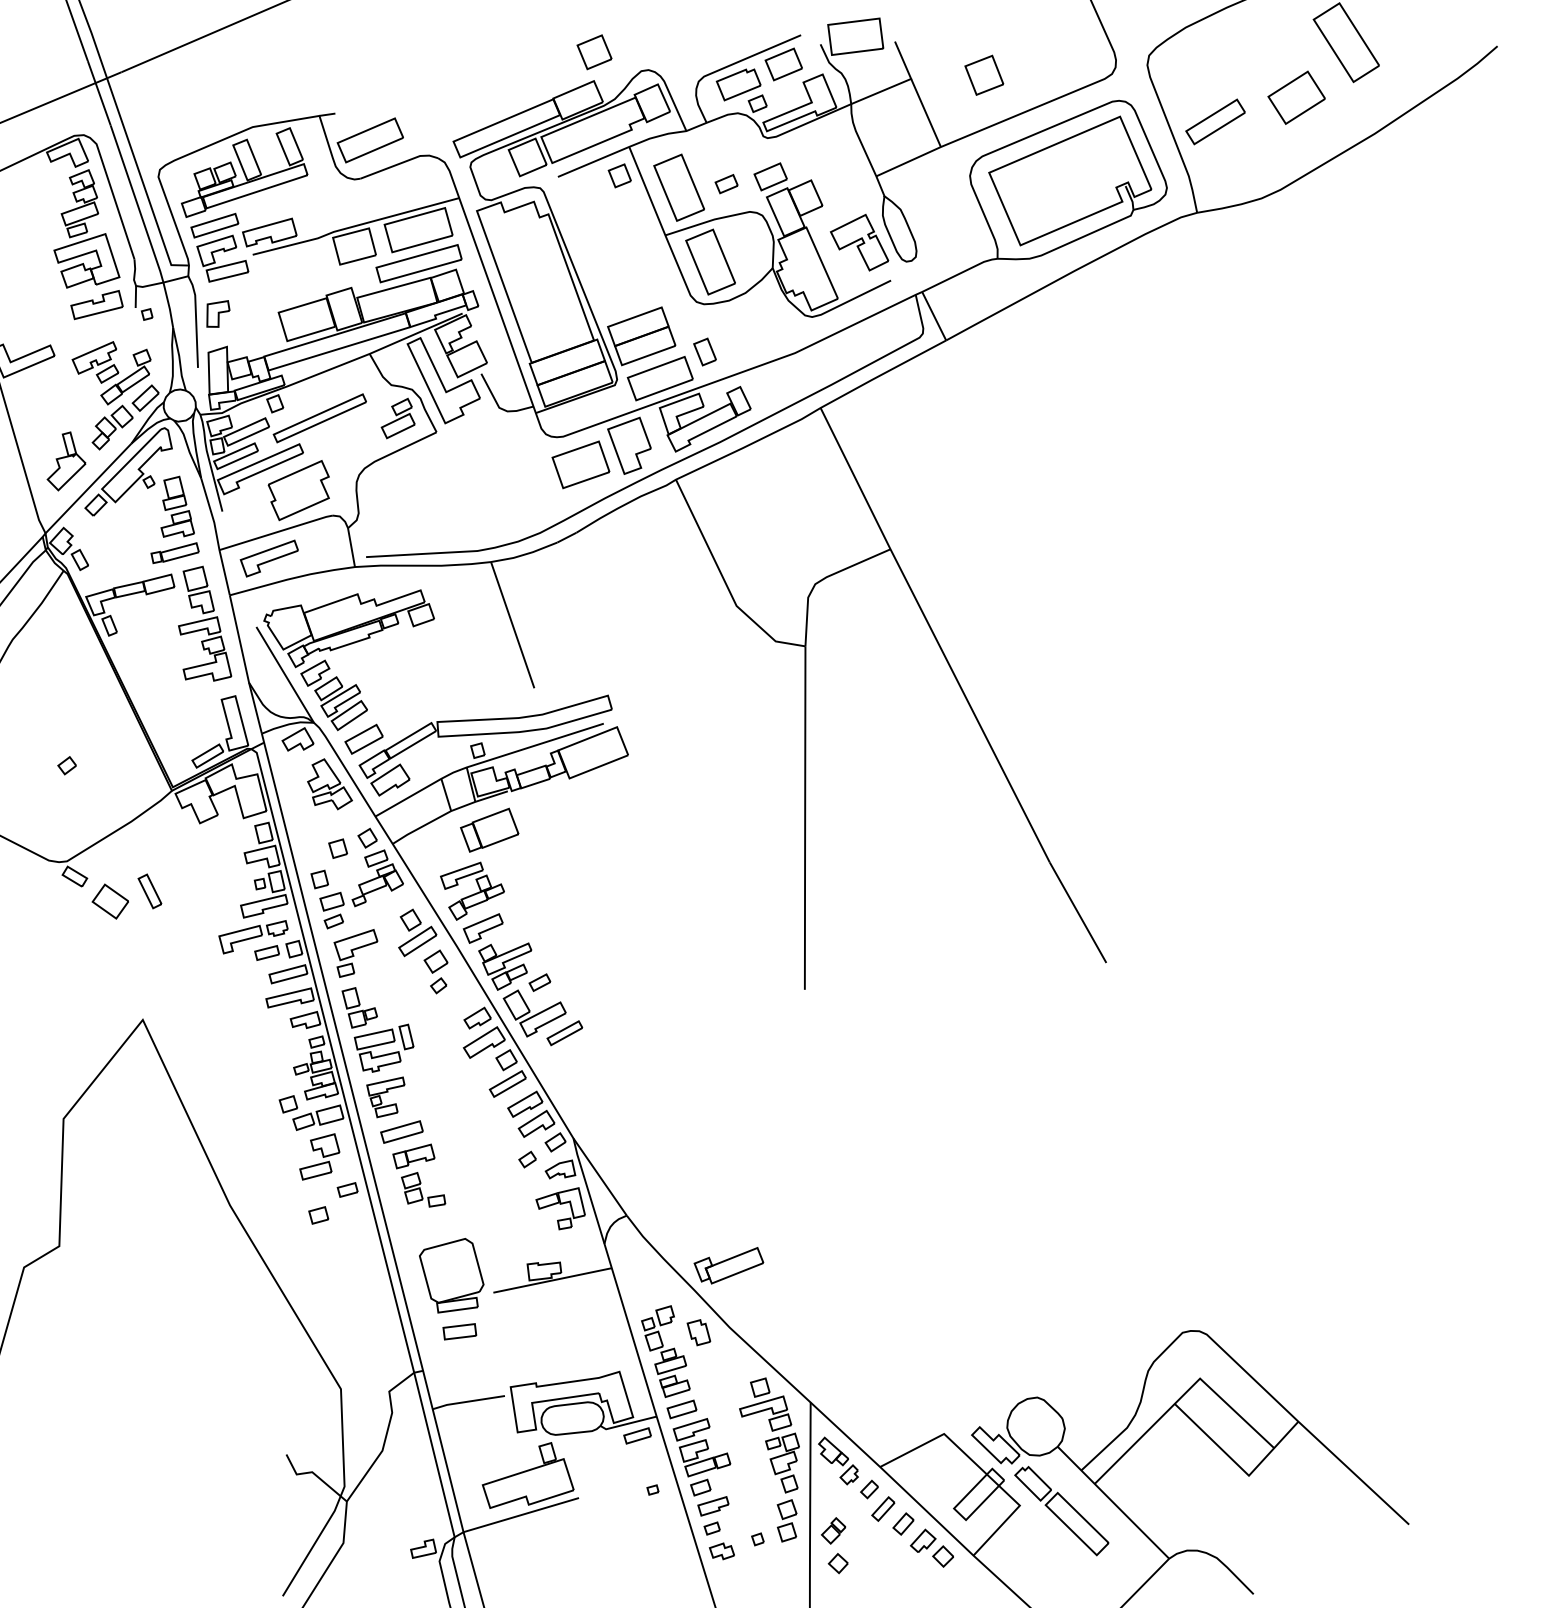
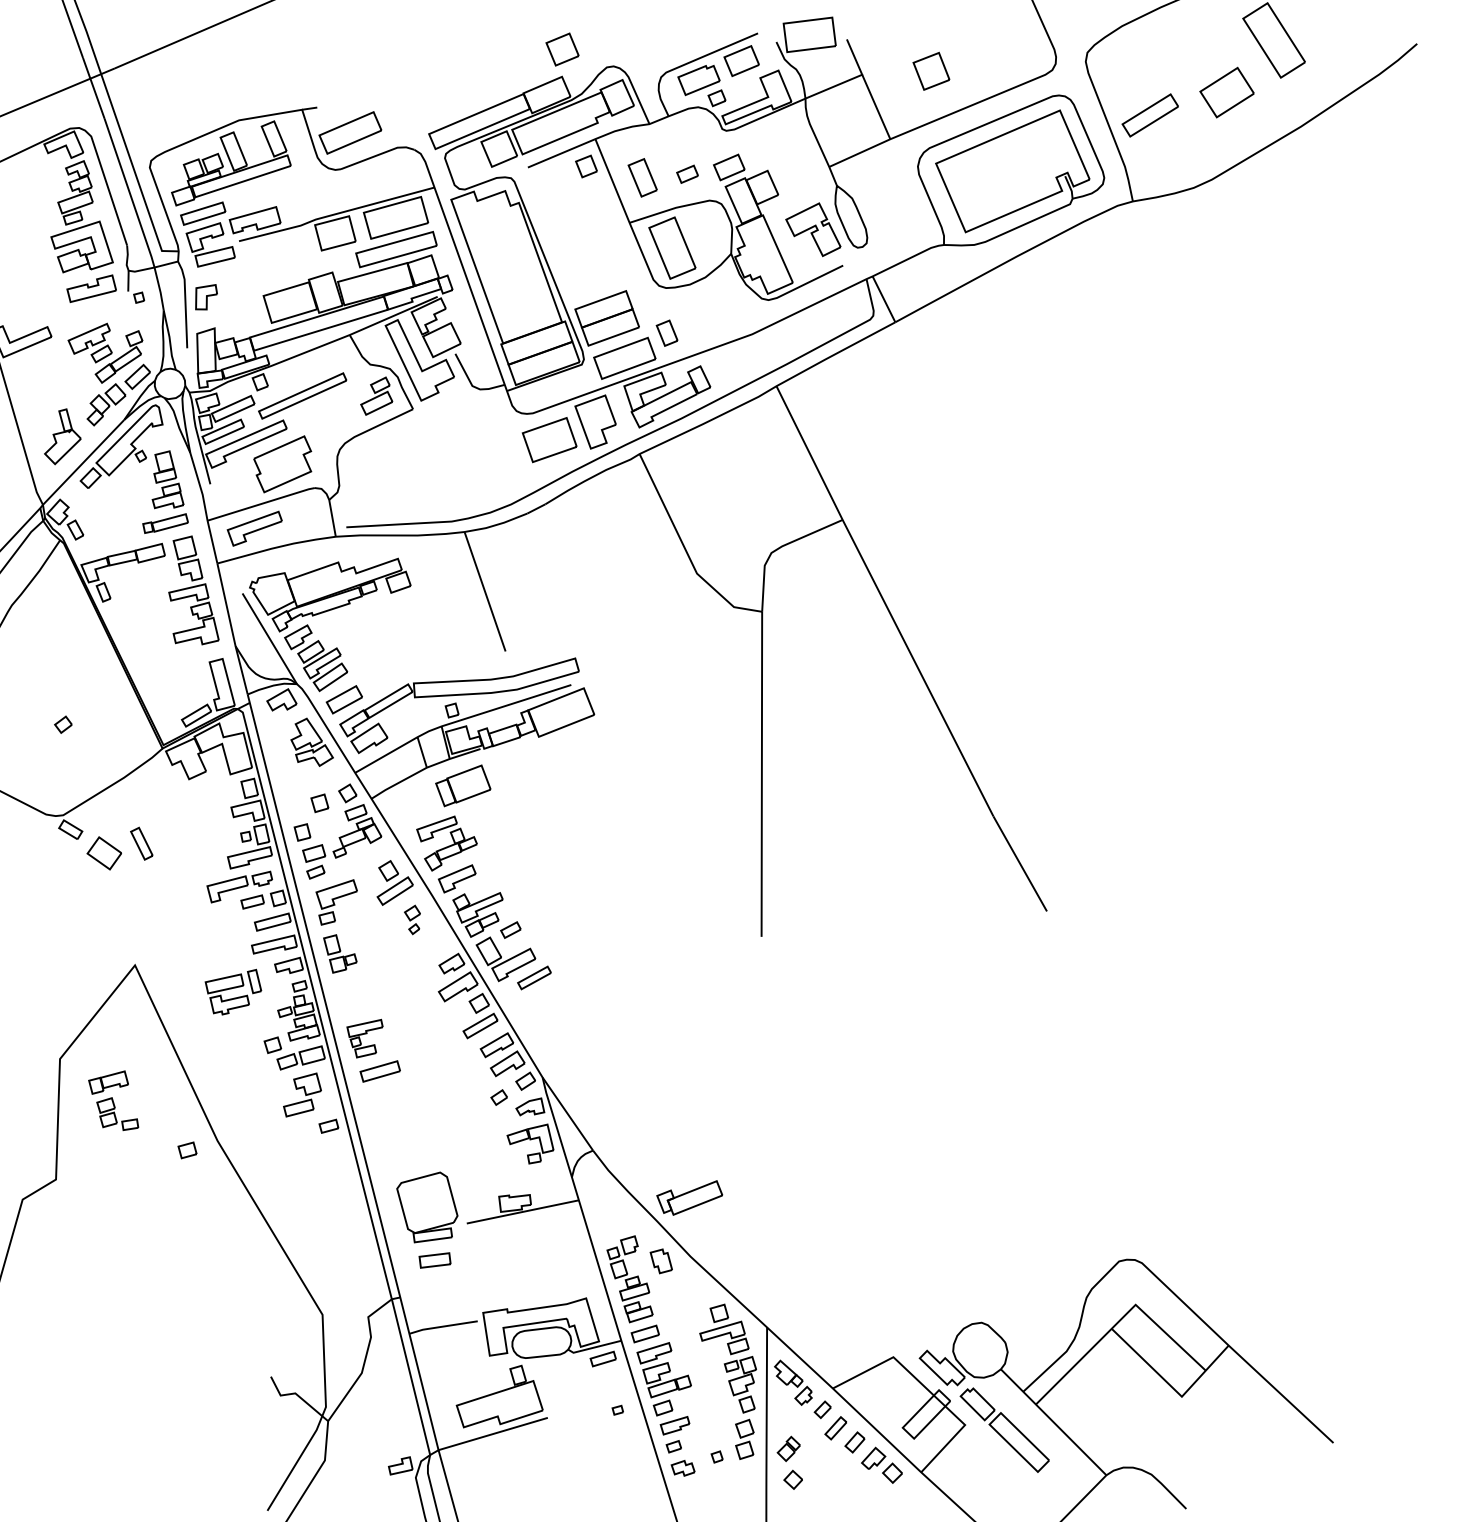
part: (679, 187) -> (642, 177), size x0.6
part: (436, 971) -> (412, 919), size x0.7
part: (384, 1047) -> (233, 991), moved
part: (419, 1175) -> (113, 1100), moved
part: (318, 1215) -> (187, 1150), moved

